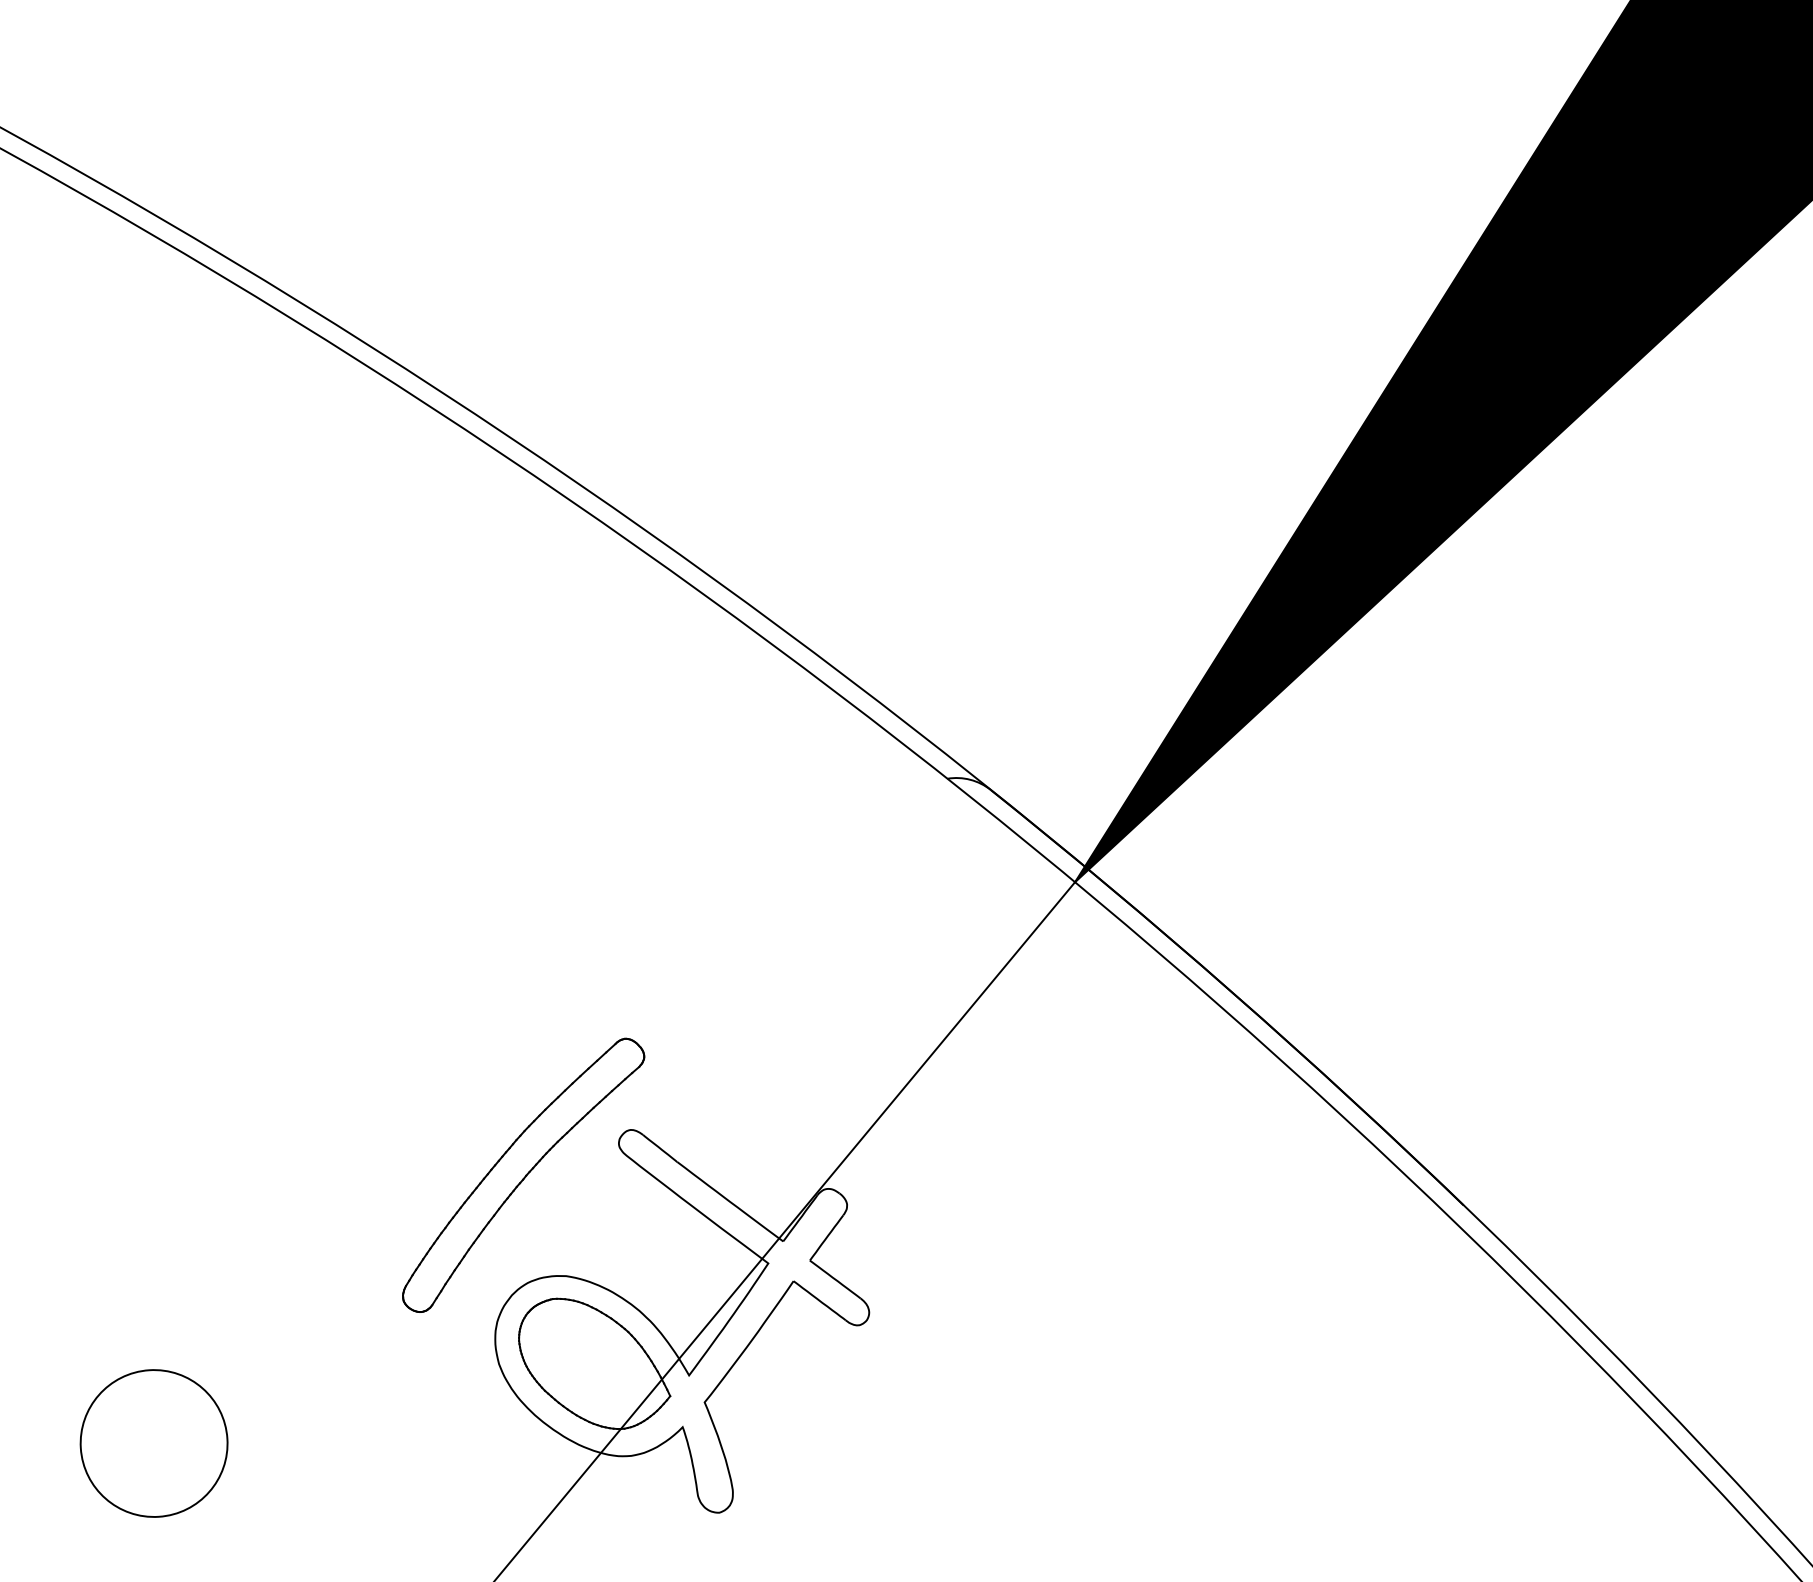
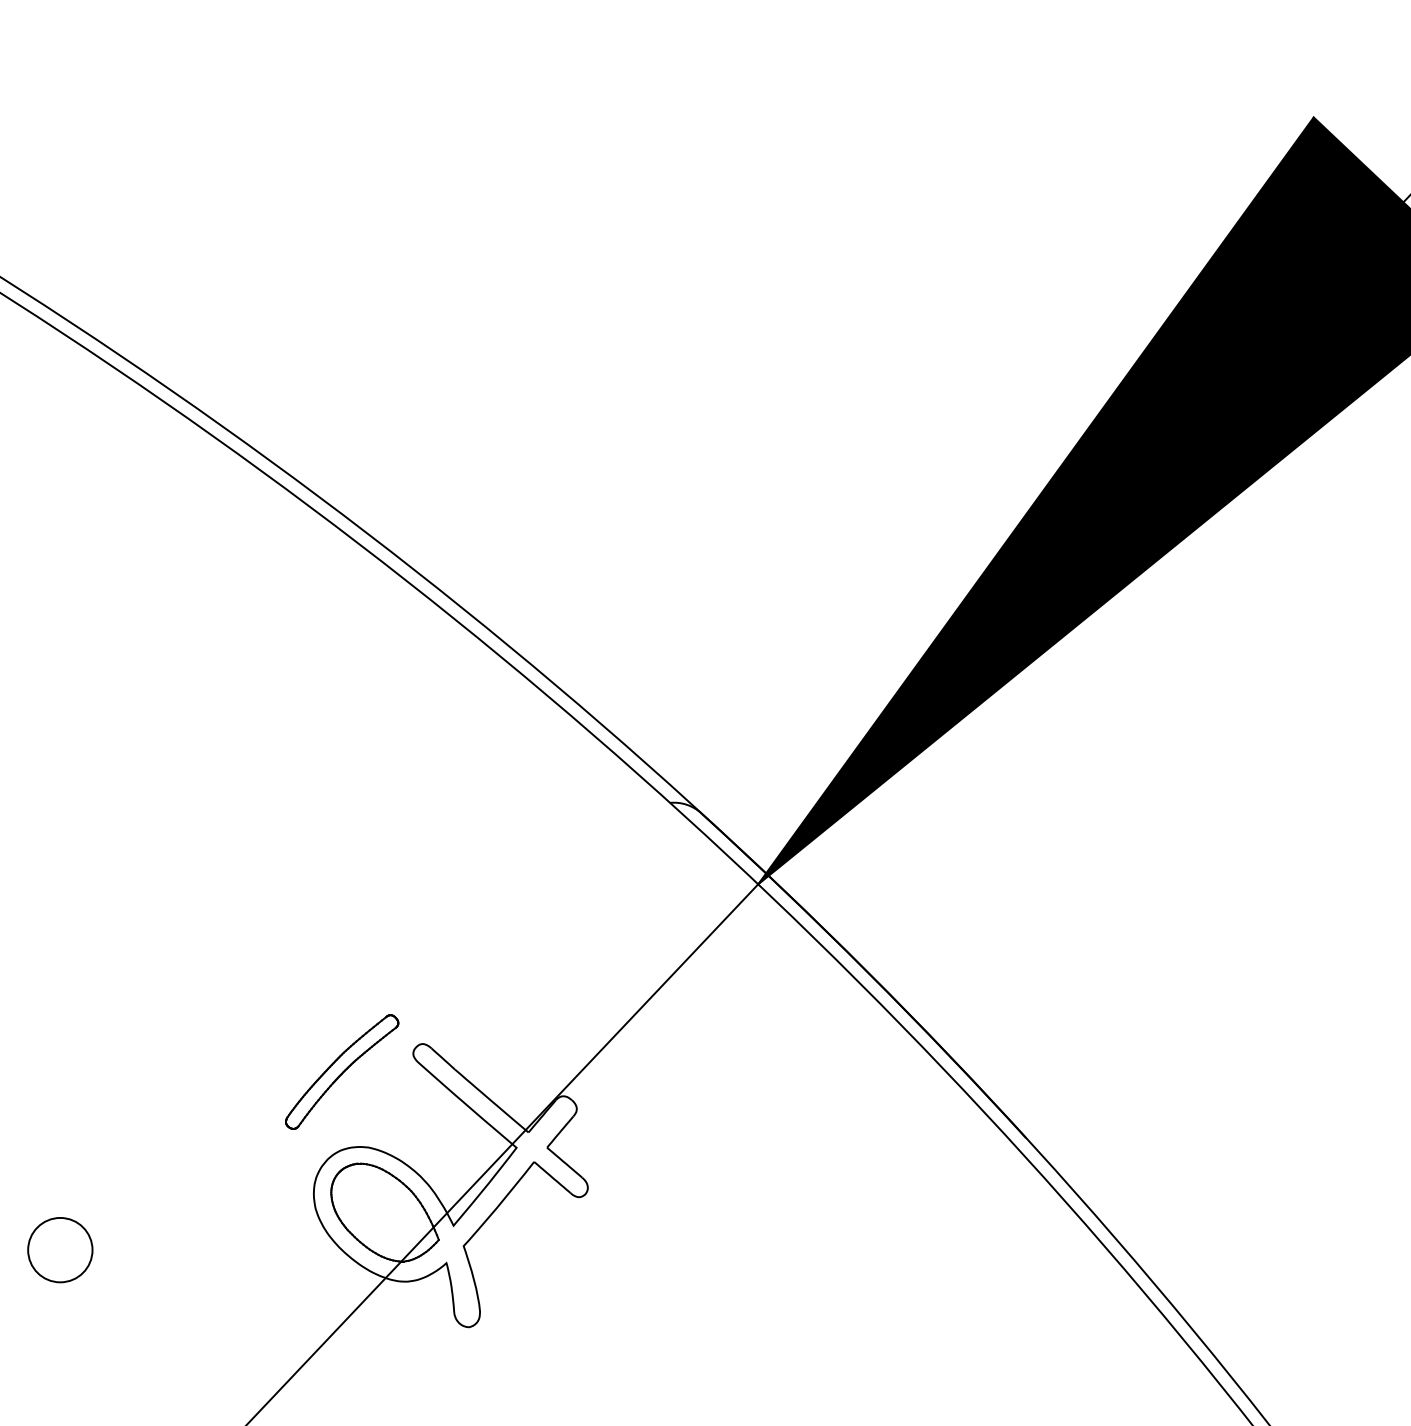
part: (522, 1174) -> (341, 1071), size x0.6
circle: (154, 1442) -> (60, 1249), size x0.6

